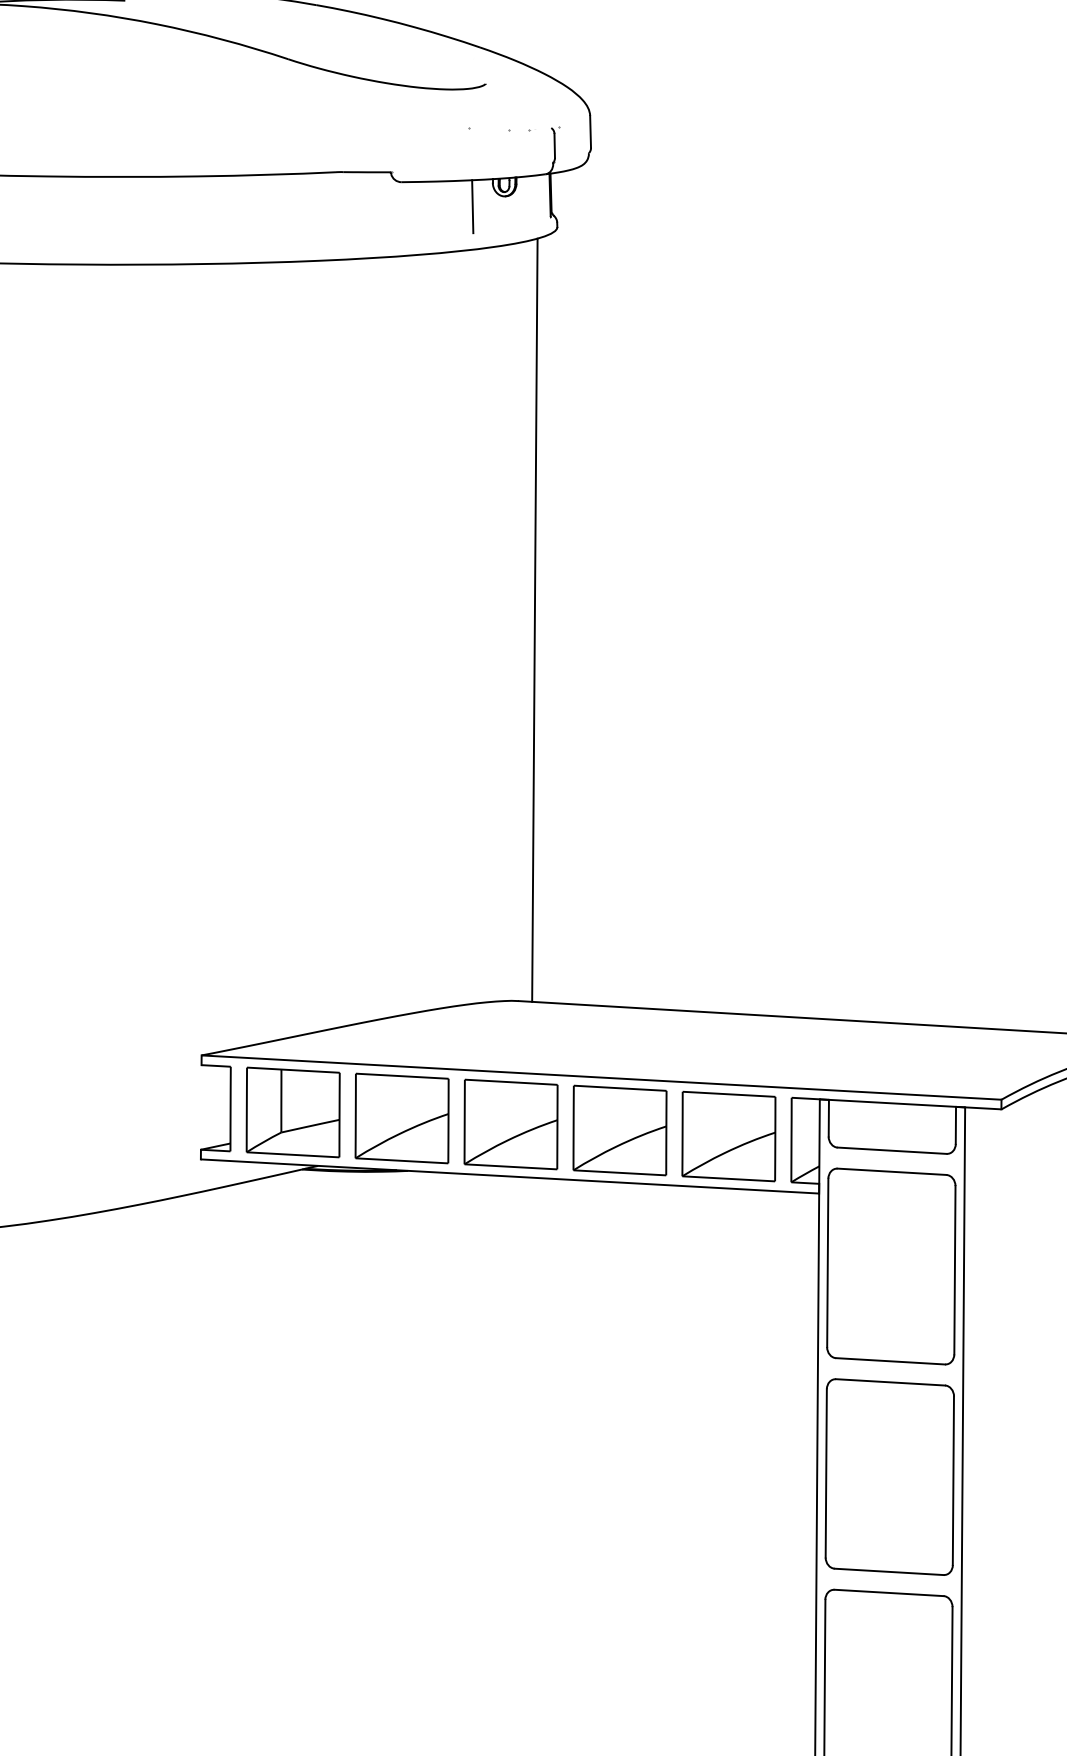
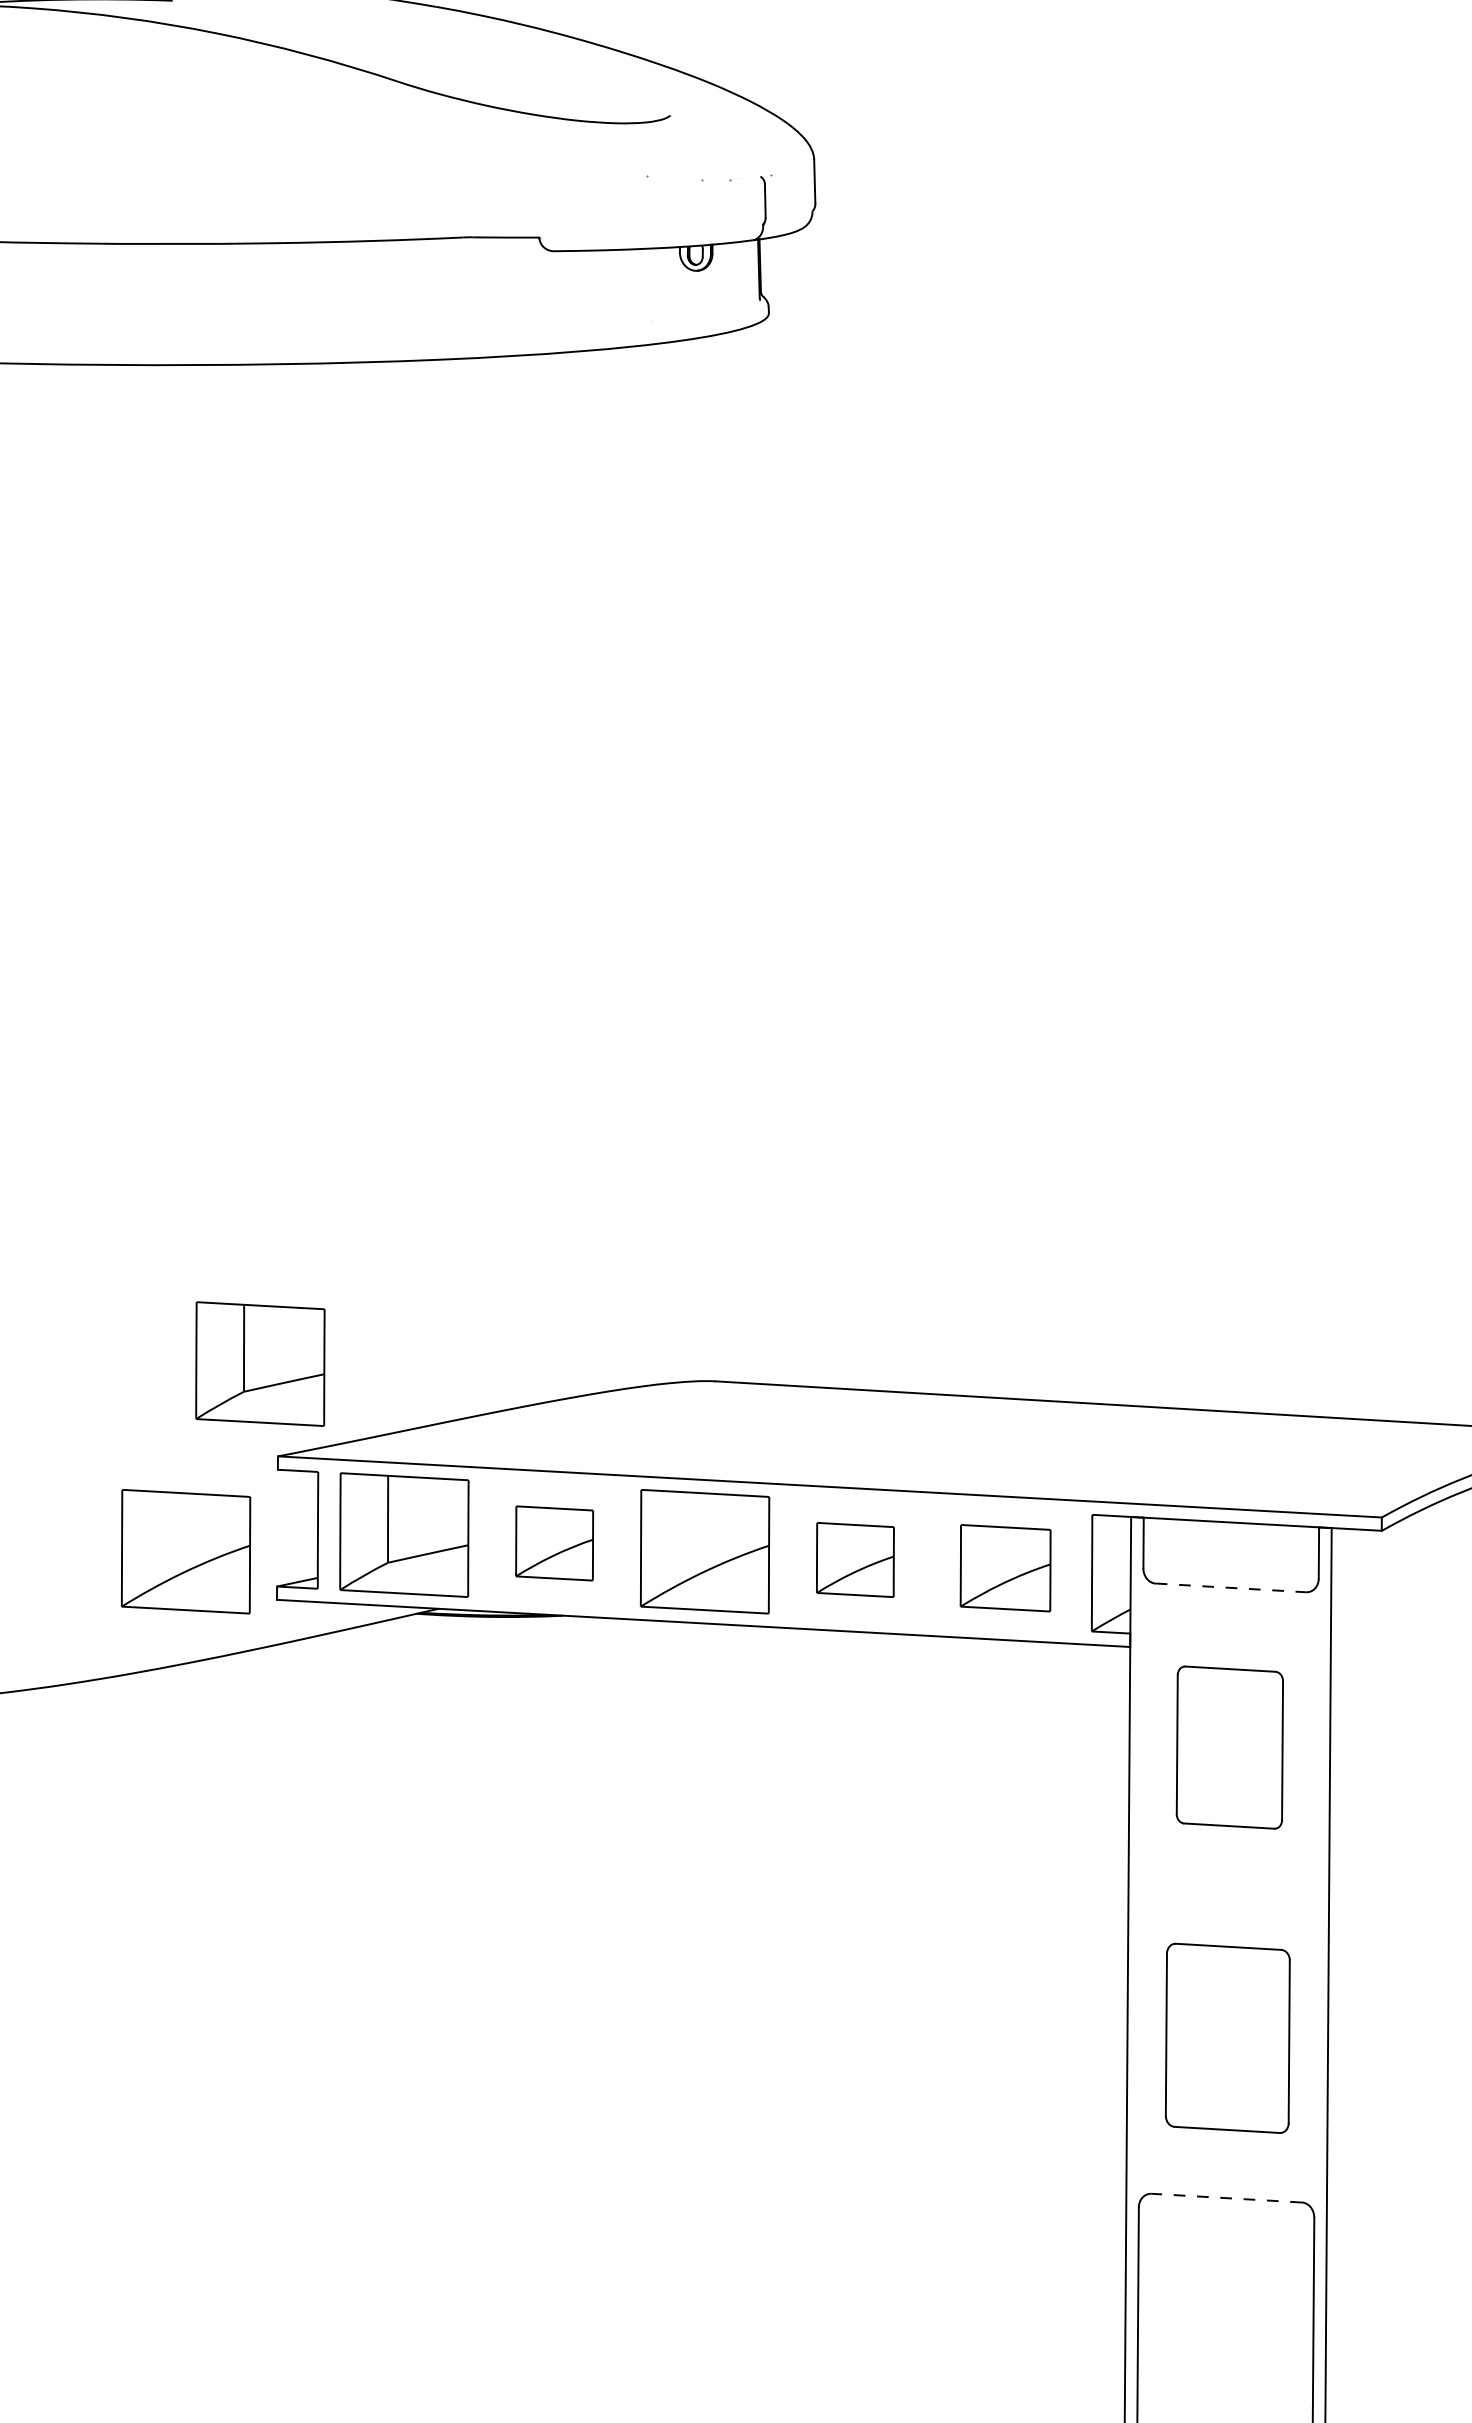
line: (472, 206) -> (651, 284), removed
line: (534, 620) -> (737, 855), removed
part: (188, 988) -> (260, 1363), added
part: (401, 1118) -> (554, 1543), size x0.6
part: (135, 1124) -> (186, 1551), added
part: (620, 1130) -> (855, 1559), size x0.6
part: (728, 1135) -> (1005, 1567), size x0.7
line: (892, 1150) -> (1231, 1587), solid -> dashed
part: (891, 1266) -> (1229, 1747), size x0.6
part: (889, 1477) -> (1227, 2038), size x0.7
line: (888, 1593) -> (1226, 2198), solid -> dashed

